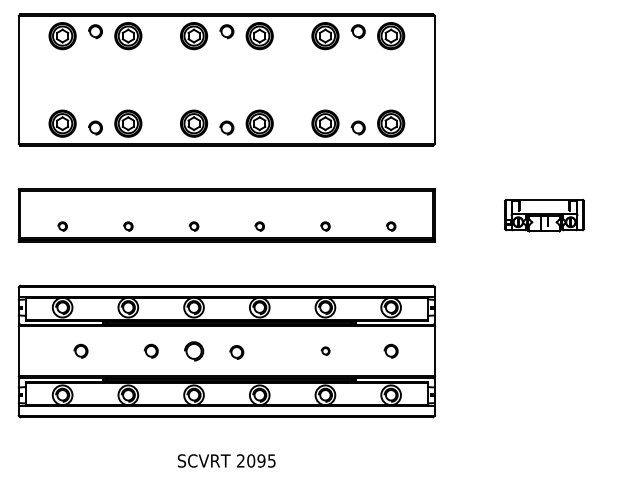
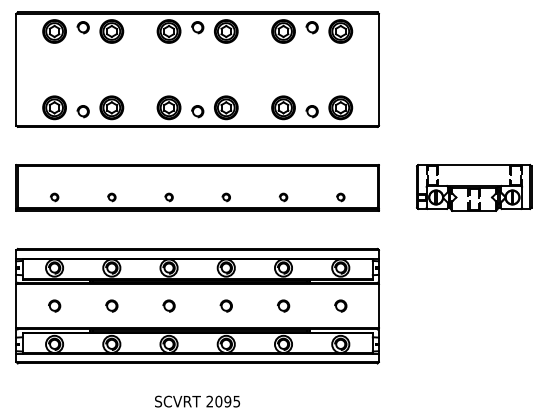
part: (544, 215) -> (474, 187), size x1.67
part: (80, 350) -> (54, 305), moved
part: (150, 350) -> (111, 305), moved
part: (193, 350) -> (168, 305), size x0.71
part: (325, 350) -> (283, 305), size x1.67
part: (235, 351) -> (225, 305), moved

